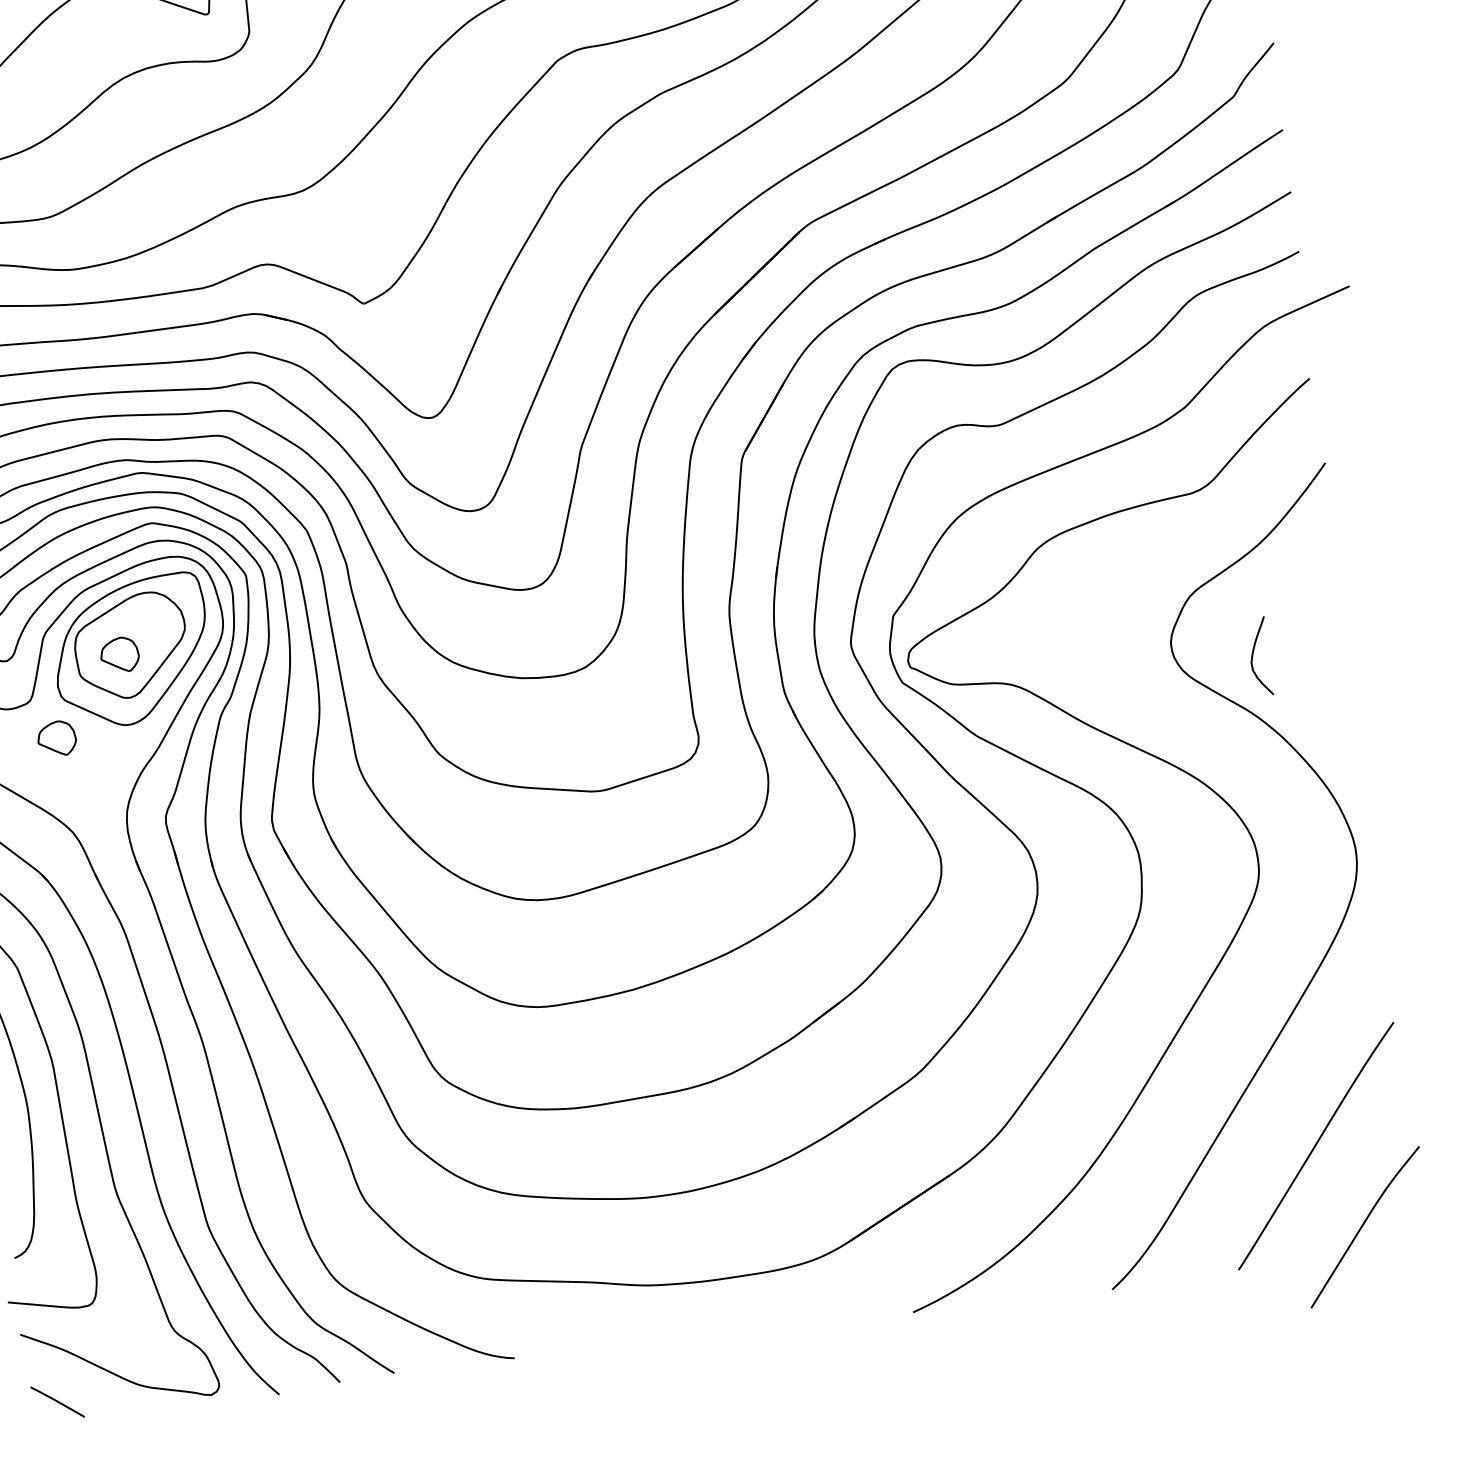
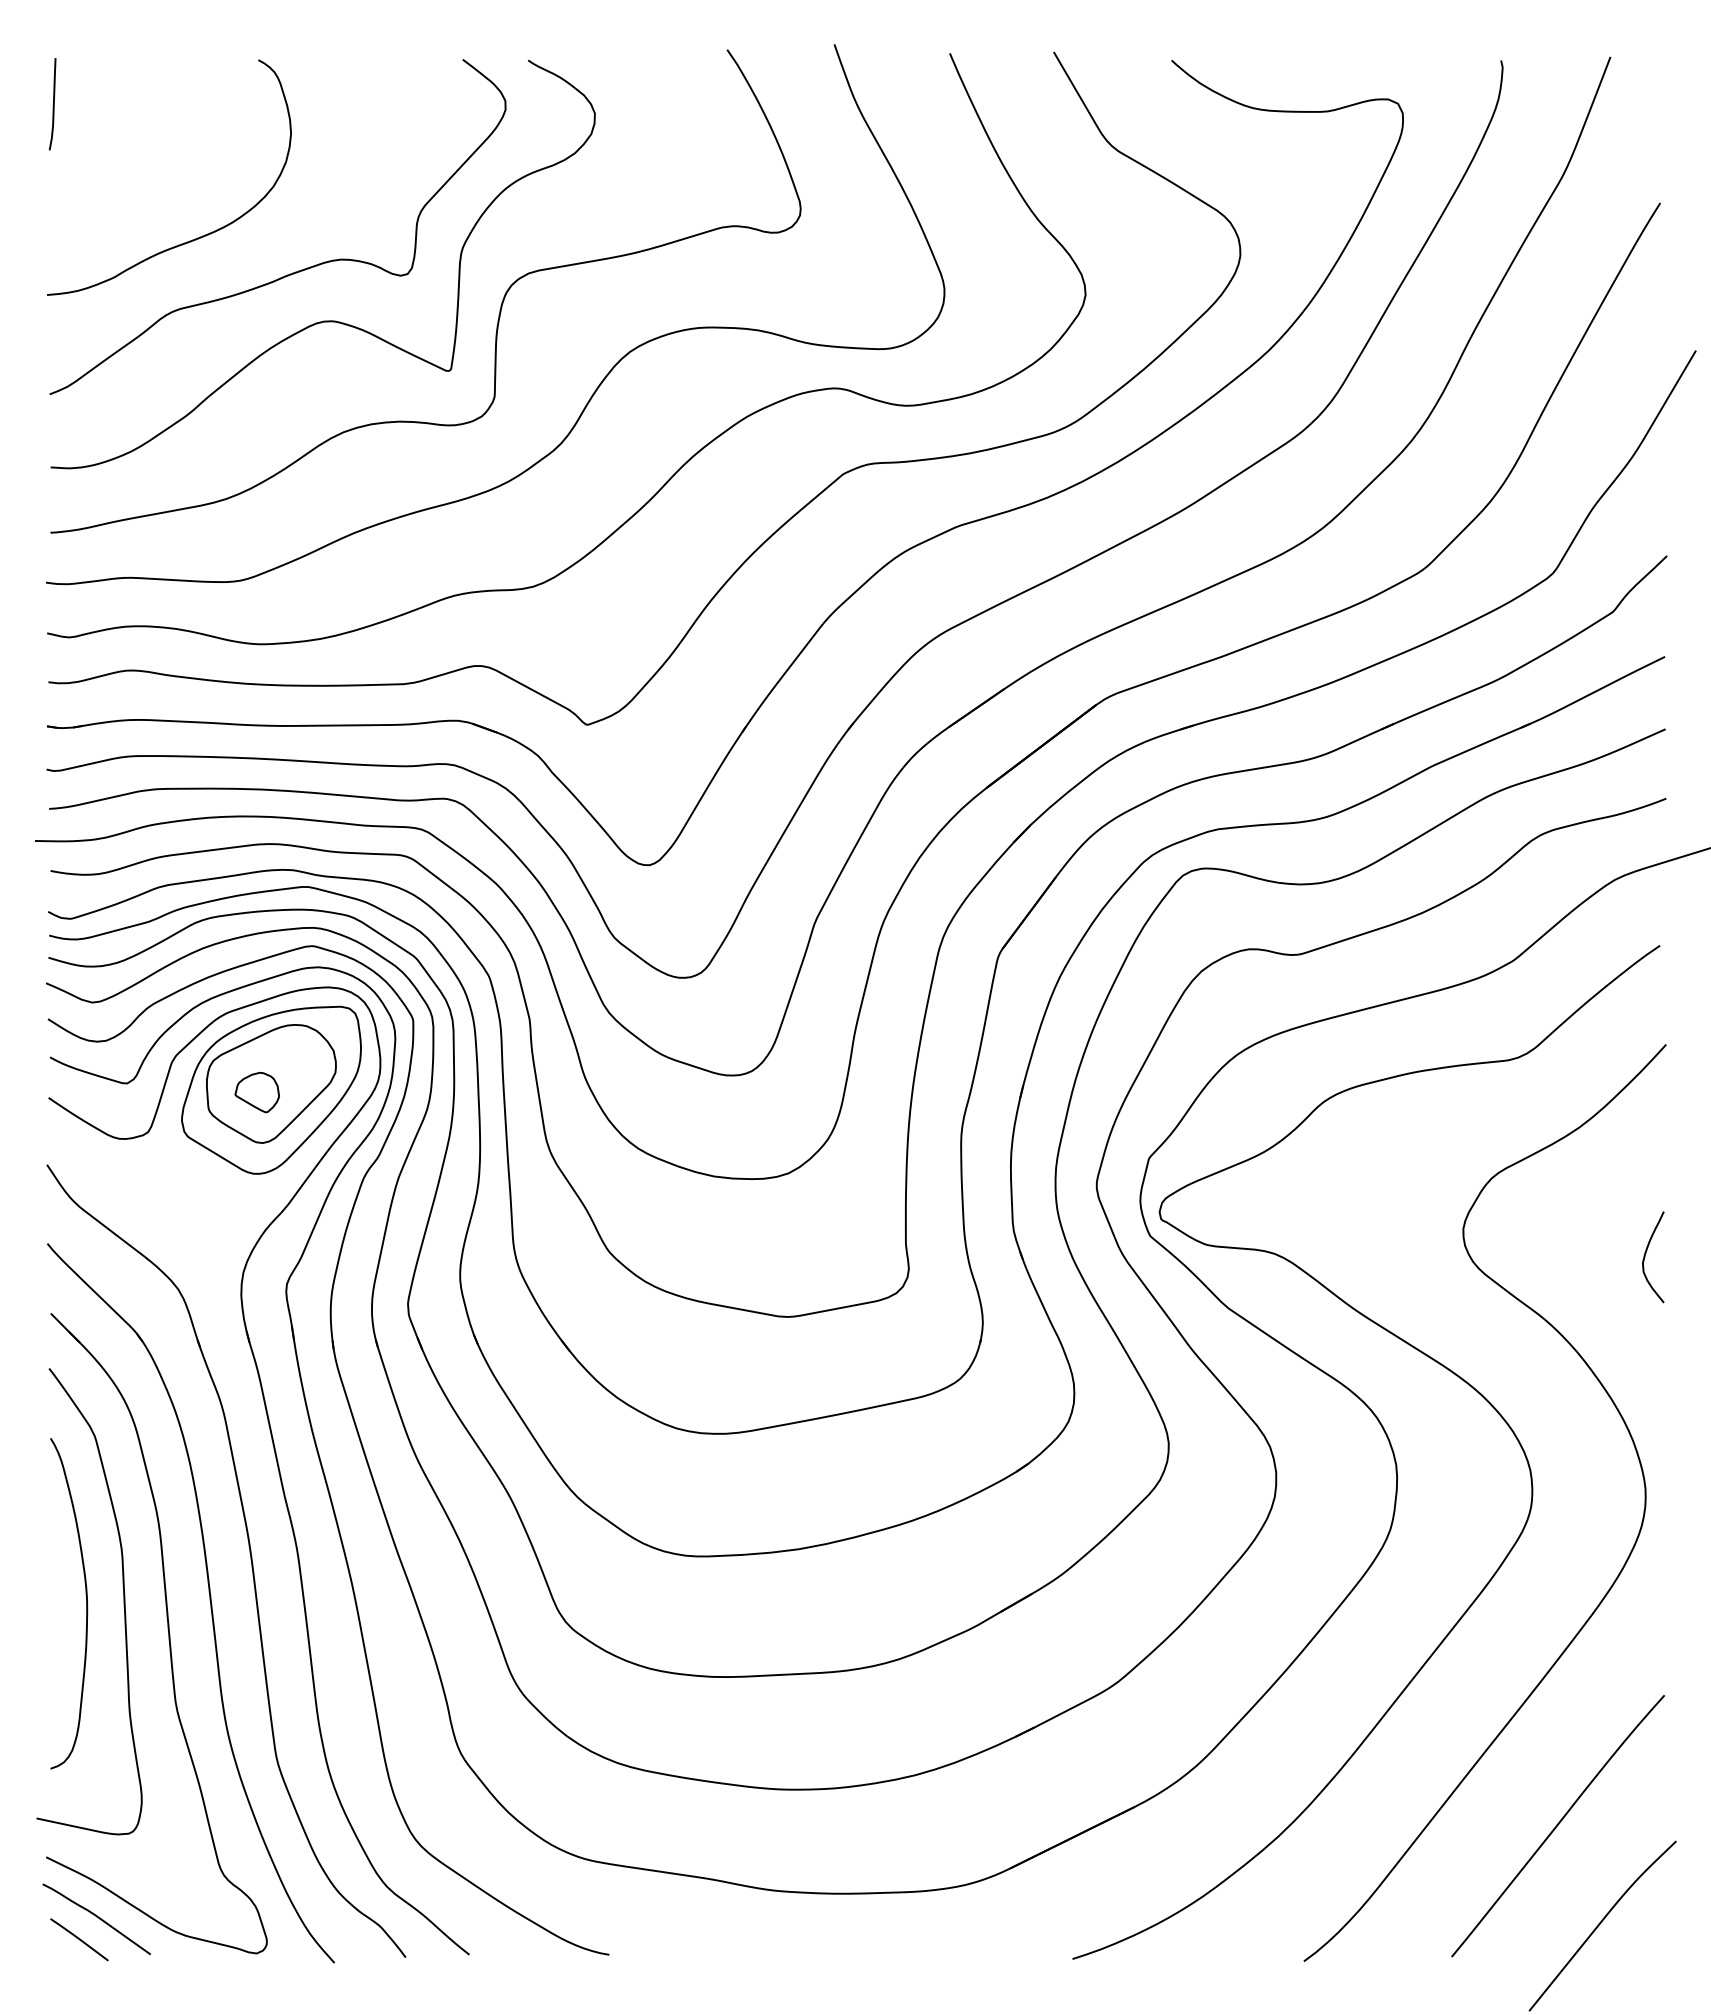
curve: (1253, 657) -> (1645, 1257), moved
part: (56, 738) -> (172, 1179), removed
curve: (69, 1381) -> (96, 1917), added

